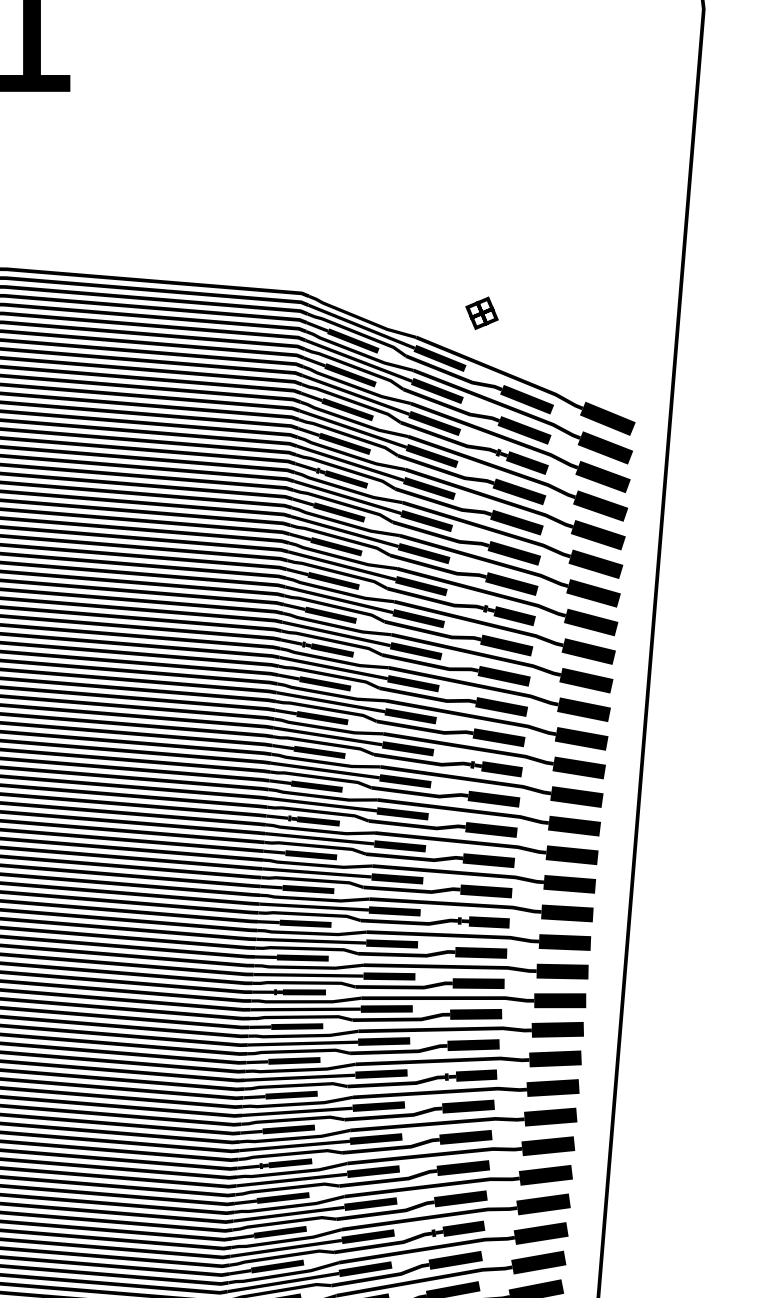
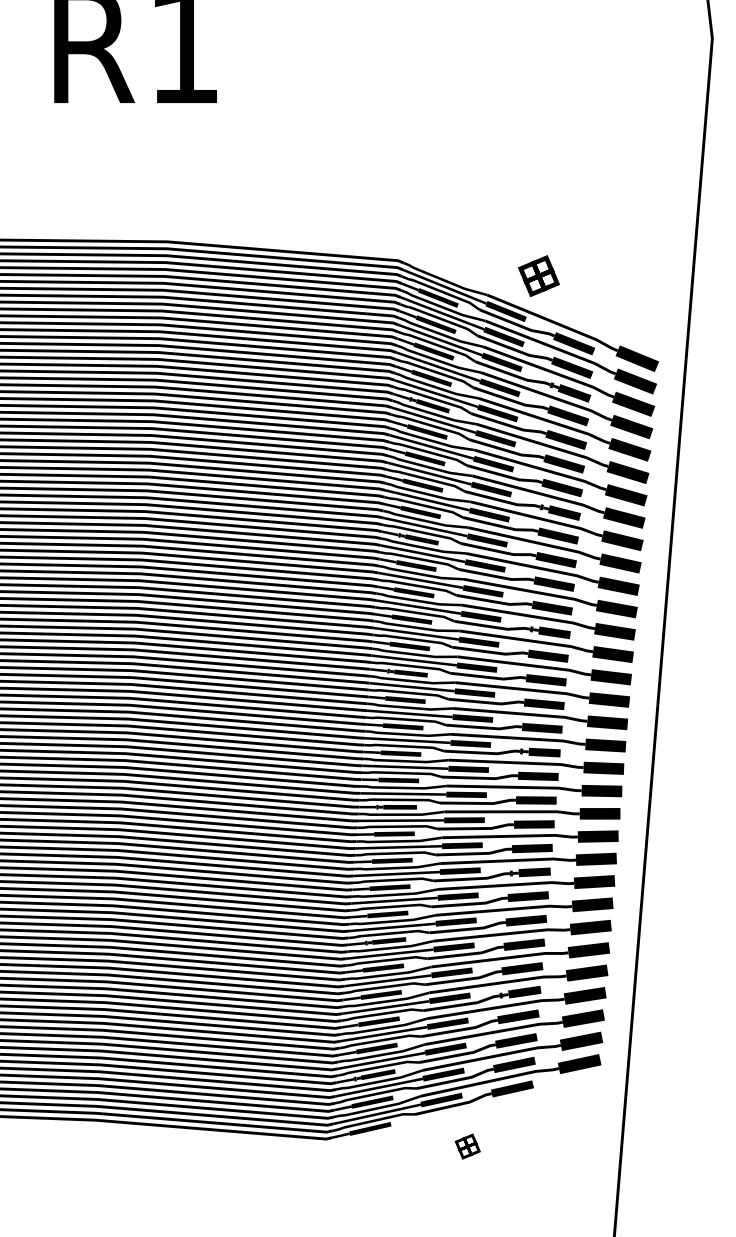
part: (481, 313) -> (538, 276), size x1.6

